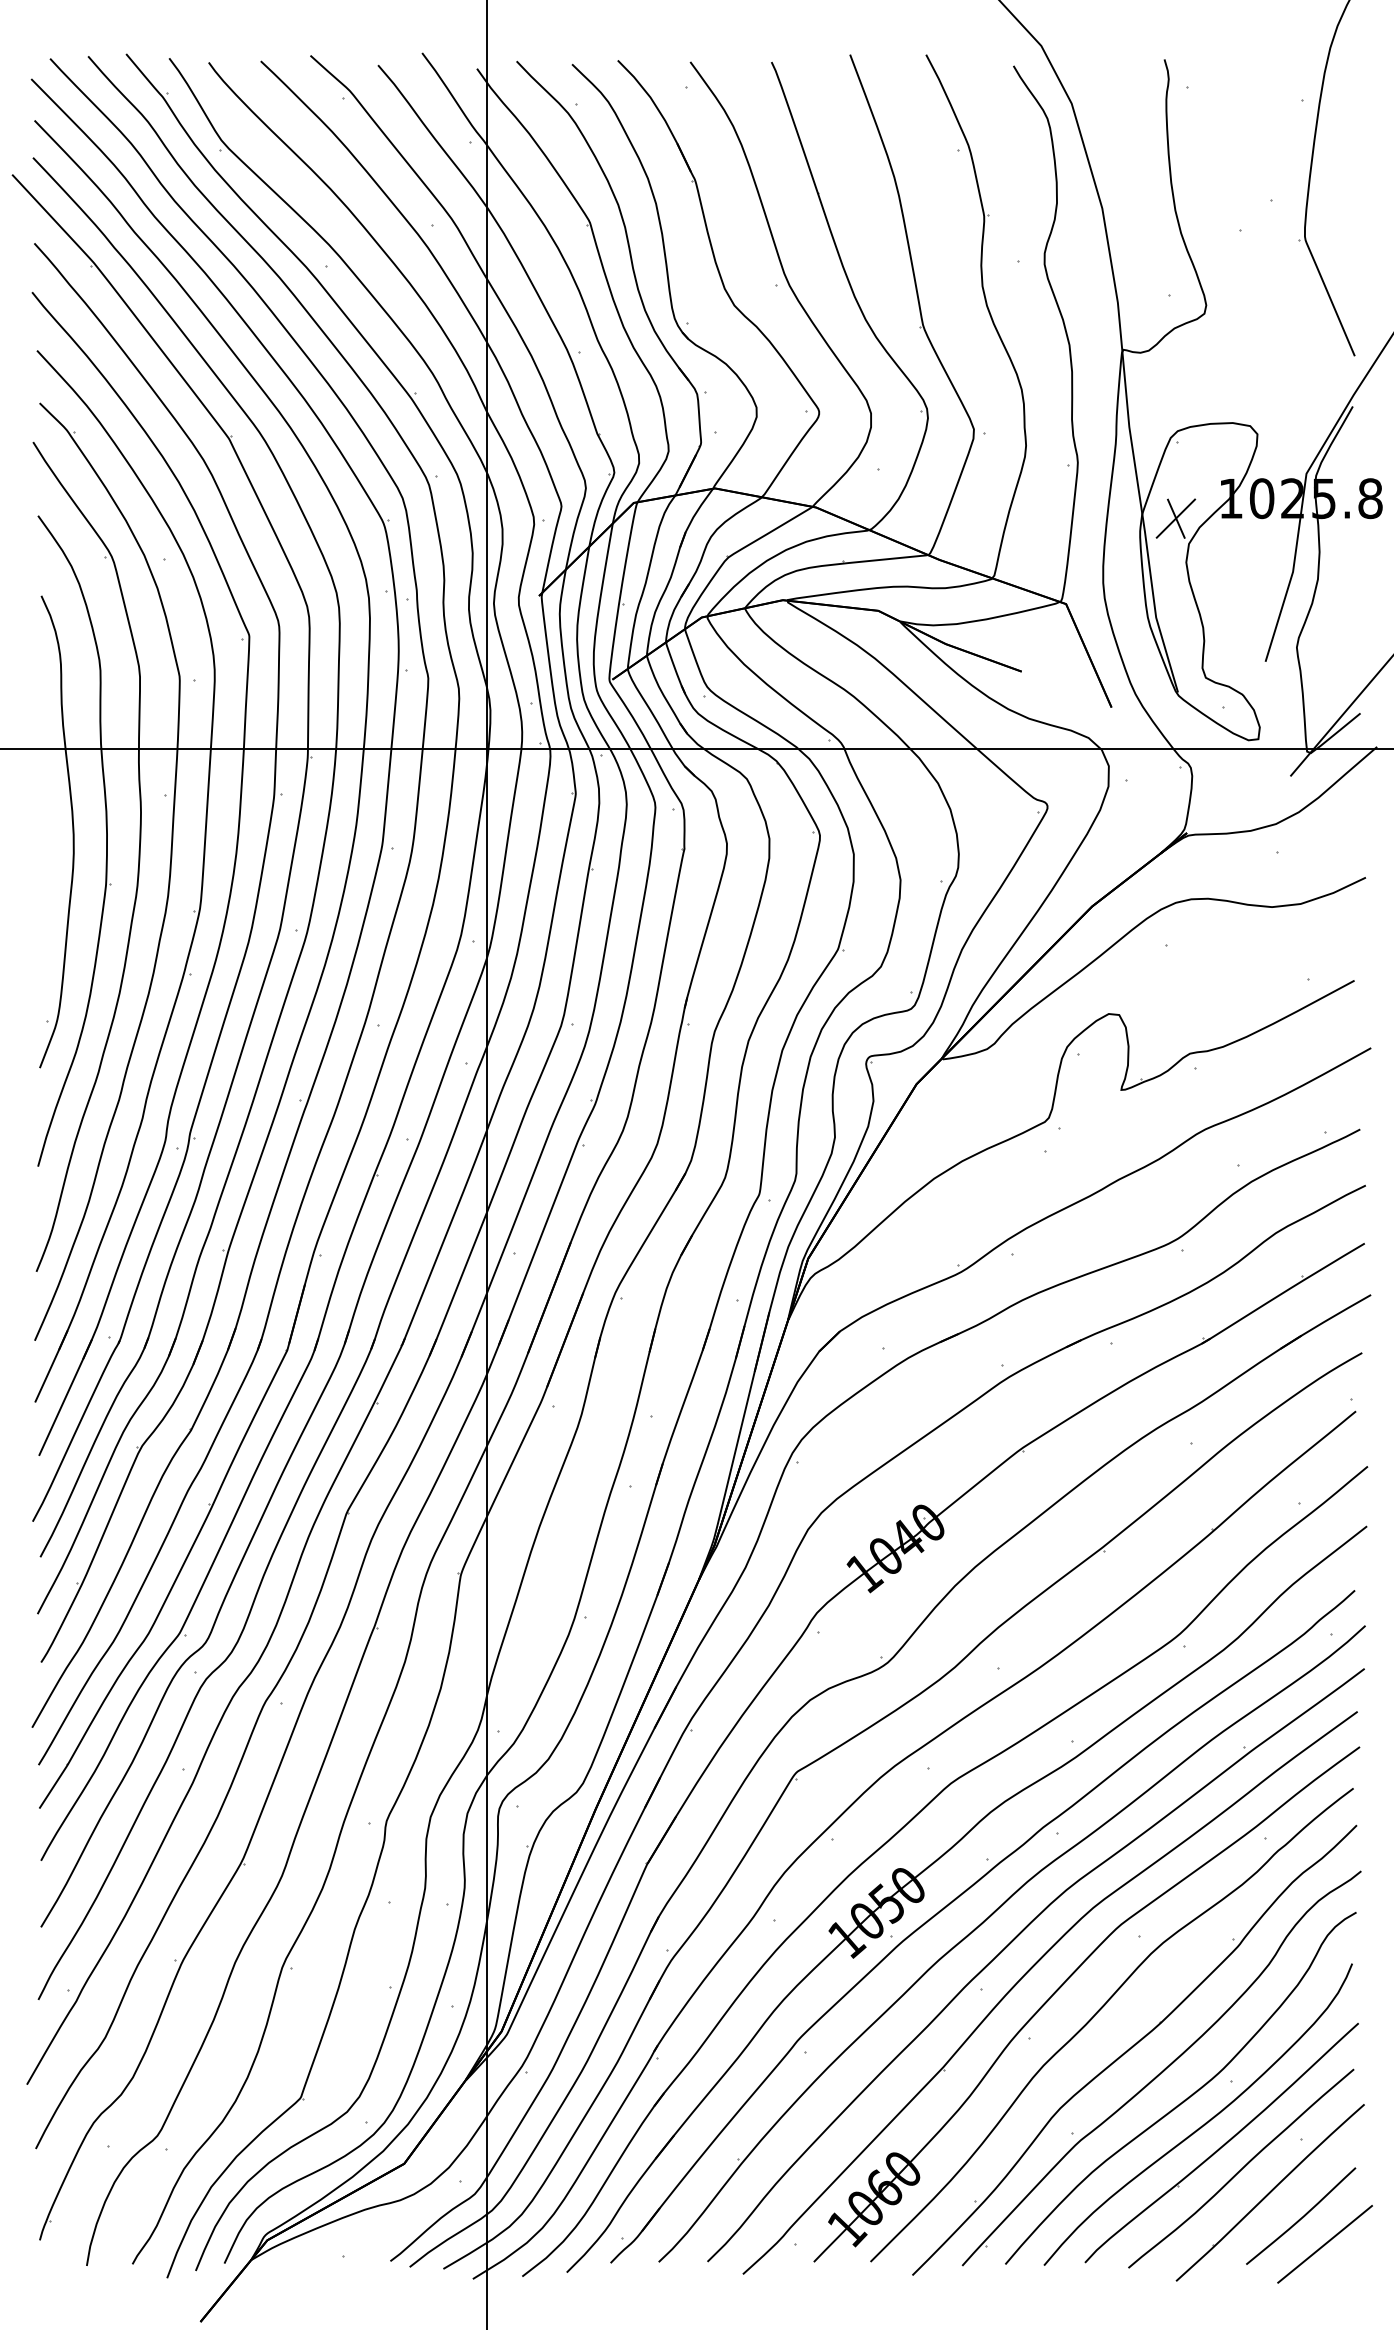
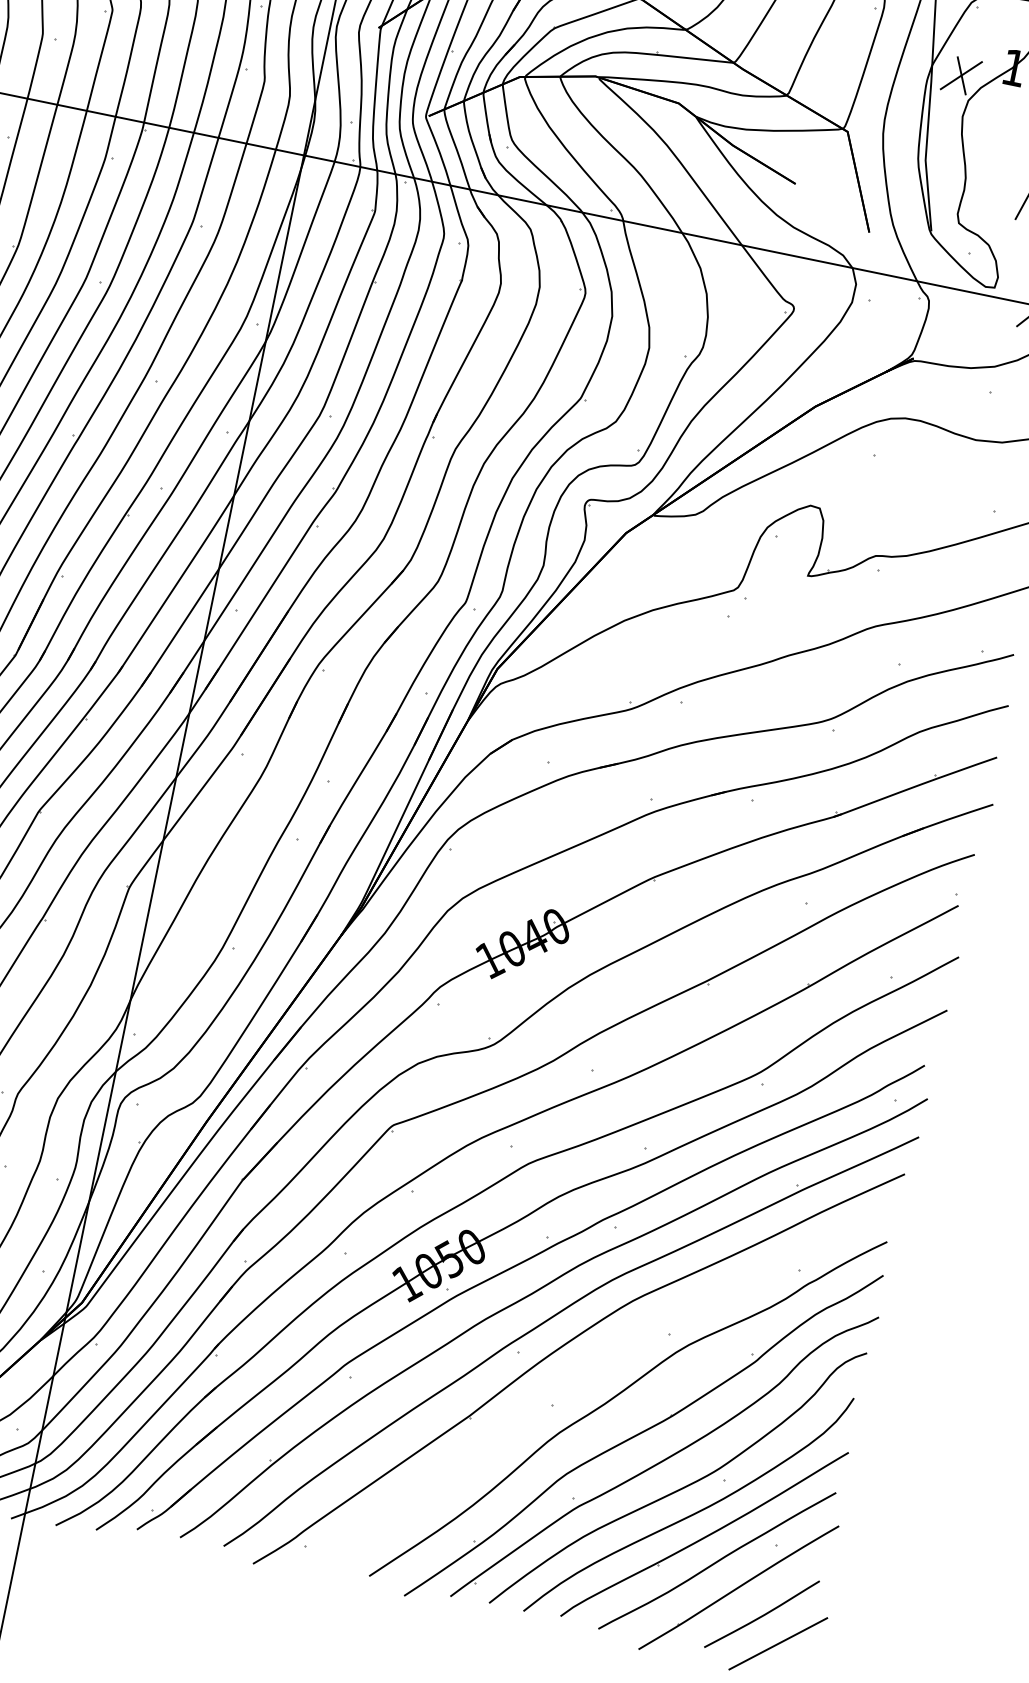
part: (1063, 1985) -> (592, 1364), removed

